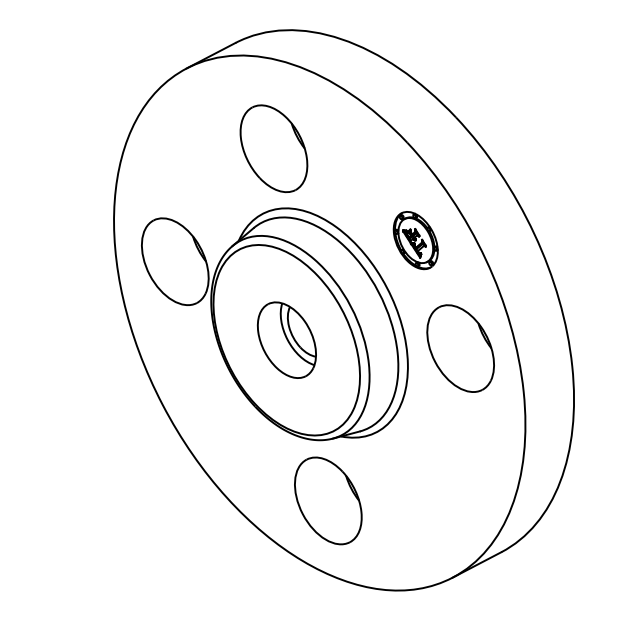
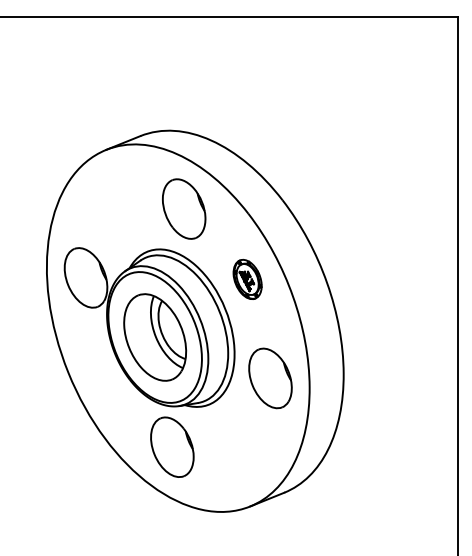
part: (274, 147) -> (184, 208), moved
part: (287, 340) -> (155, 337), size x1.67
part: (460, 348) -> (270, 378), moved

